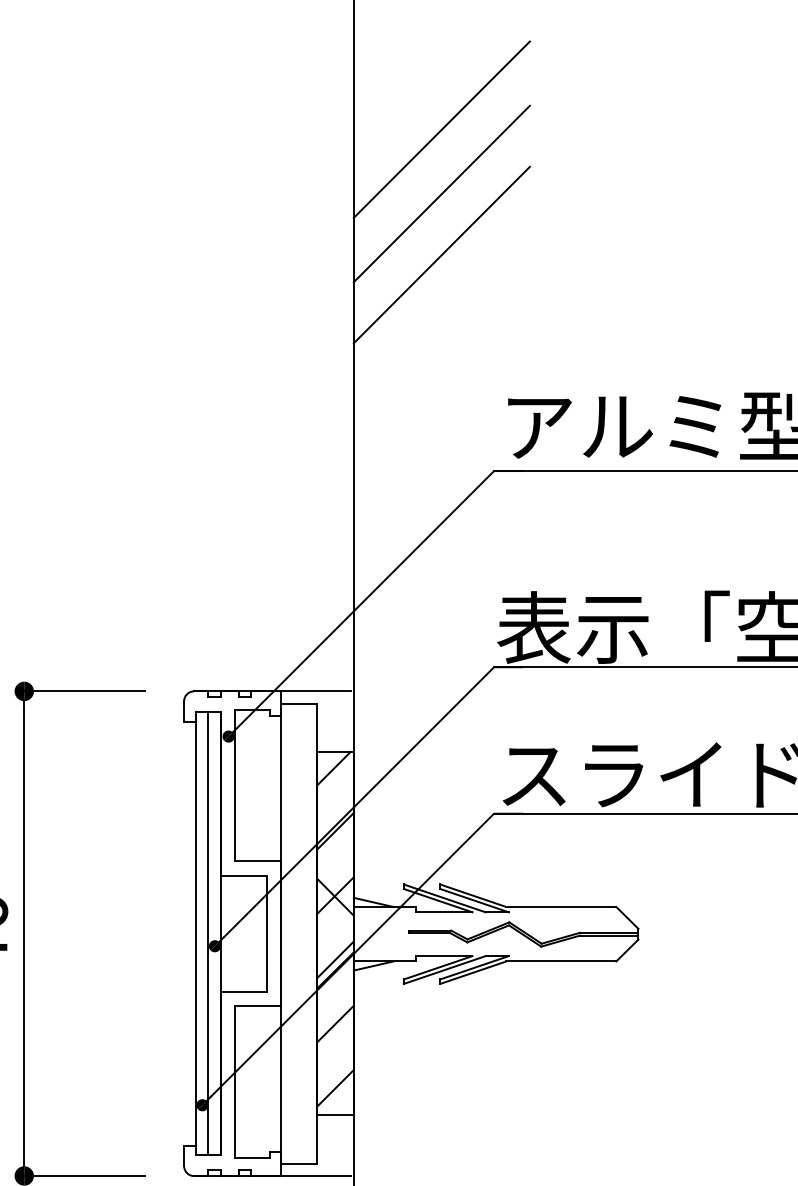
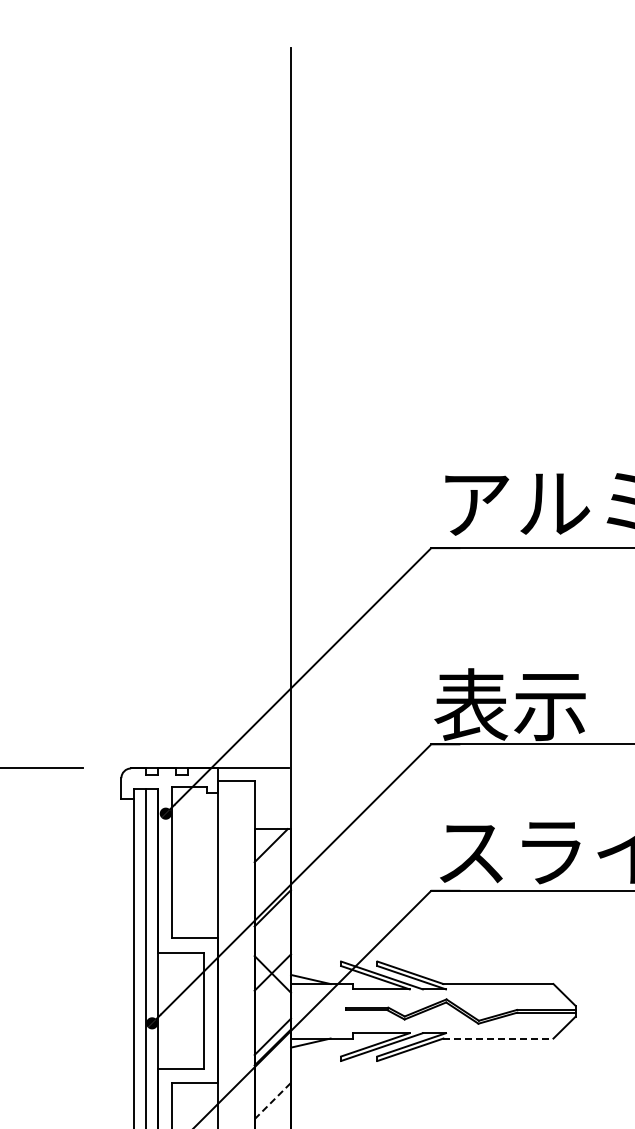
line: (441, 129) -> (378, 206), removed
line: (441, 193) -> (378, 270), removed
line: (441, 254) -> (378, 331), removed
line: (561, 961) -> (498, 1038), solid -> dashed
line: (335, 1023) -> (272, 1100), solid -> dashed

